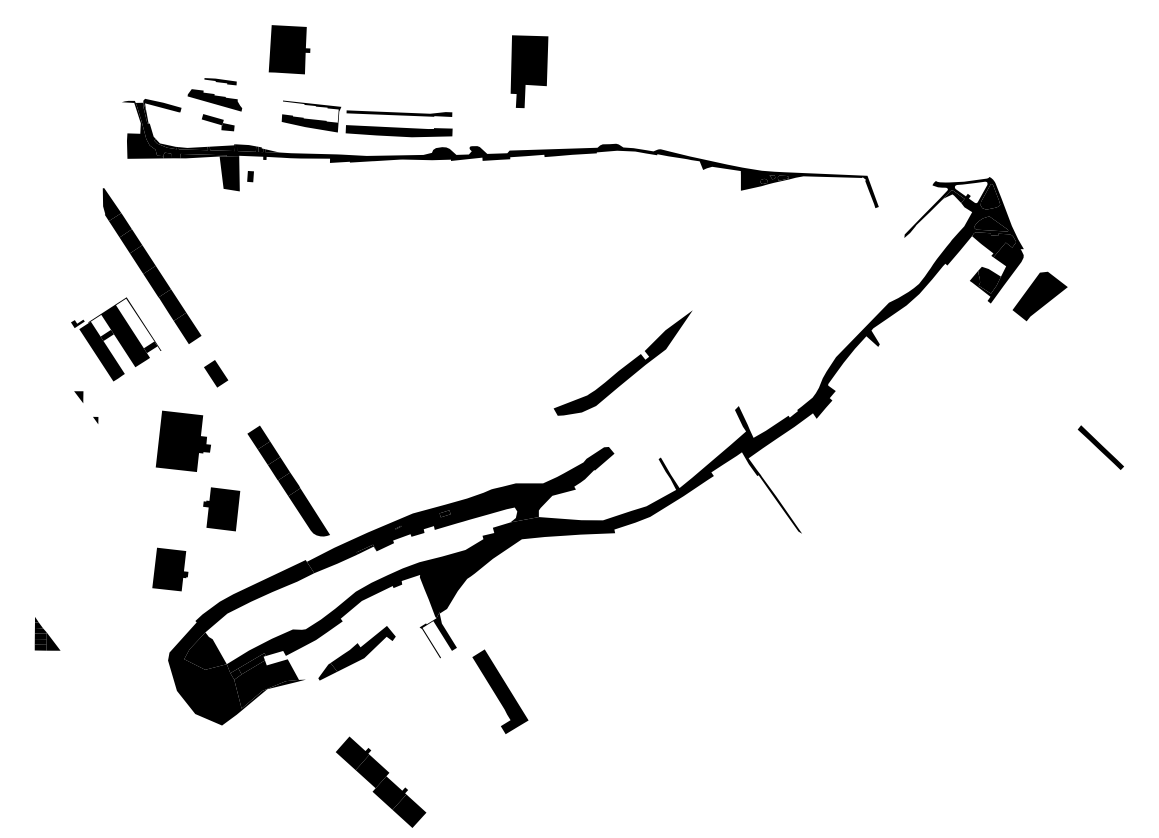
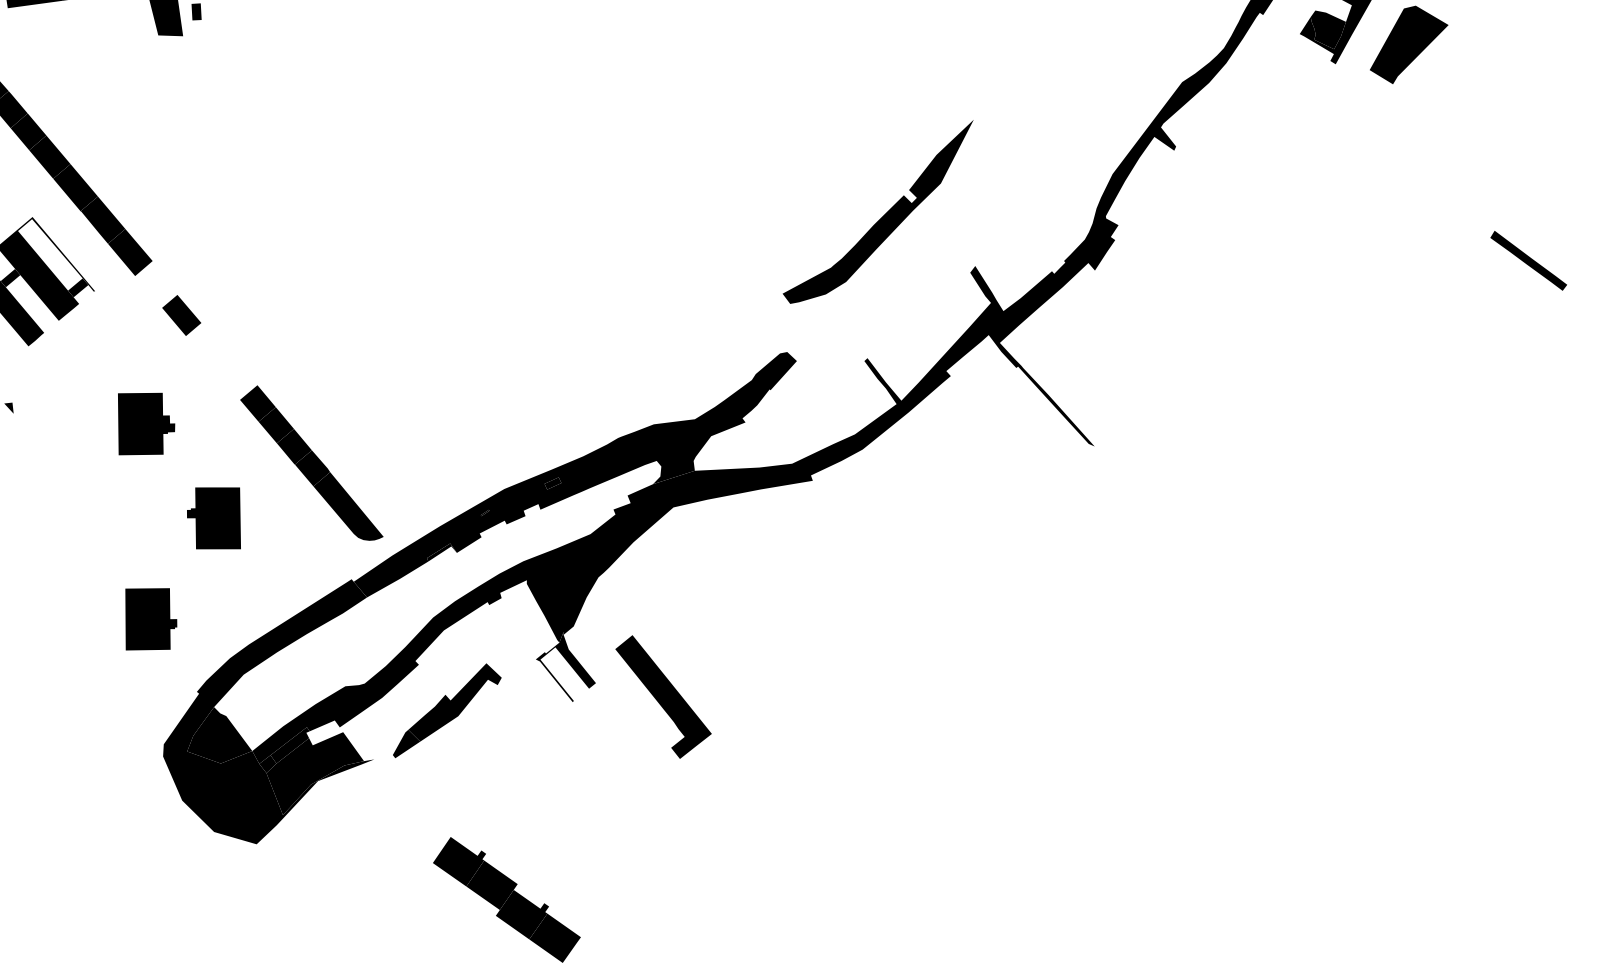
part: (622, 362) -> (877, 211), moved
part: (182, 441) -> (143, 423), size x0.71
part: (500, 691) -> (664, 695), moved

